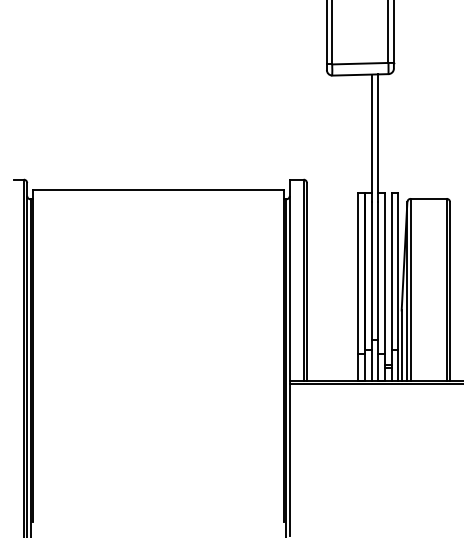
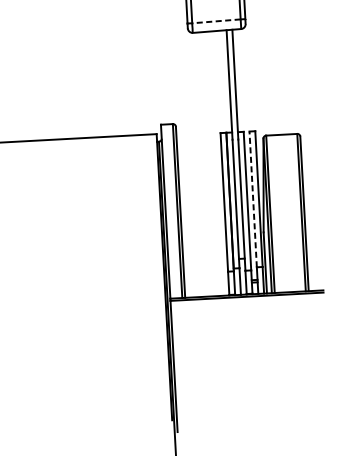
line: (359, 63) -> (215, 21), solid -> dashed
line: (391, 271) -> (253, 199), solid -> dashed

